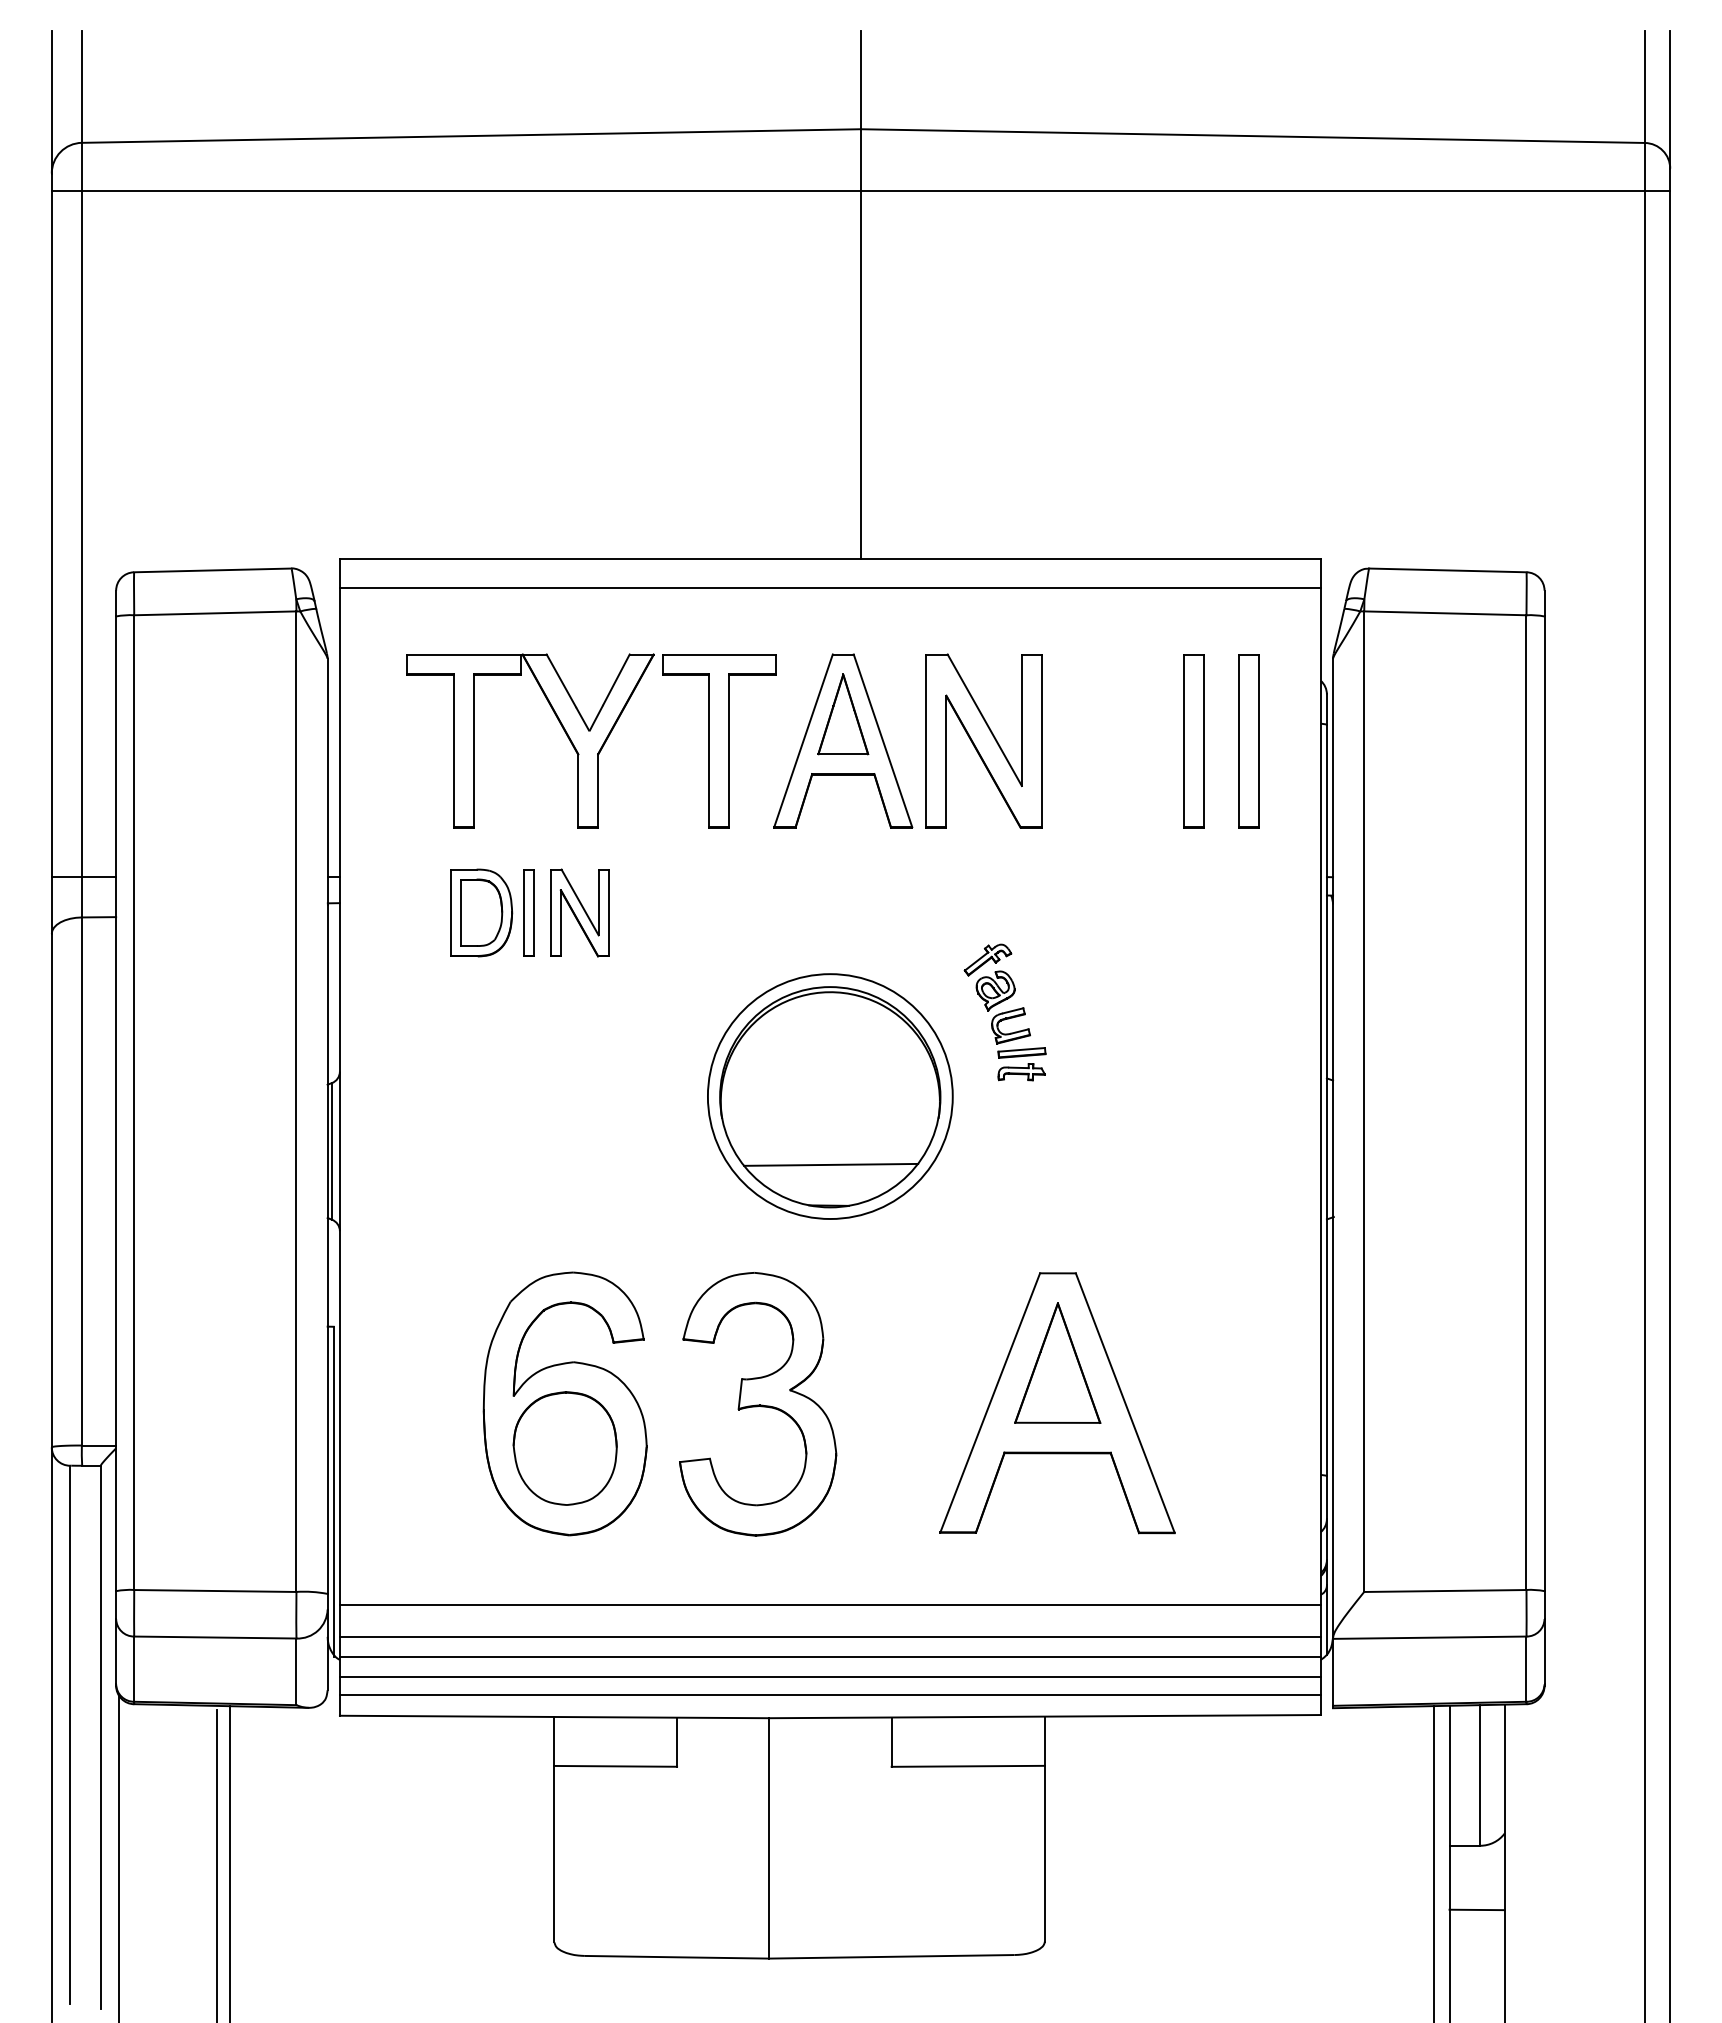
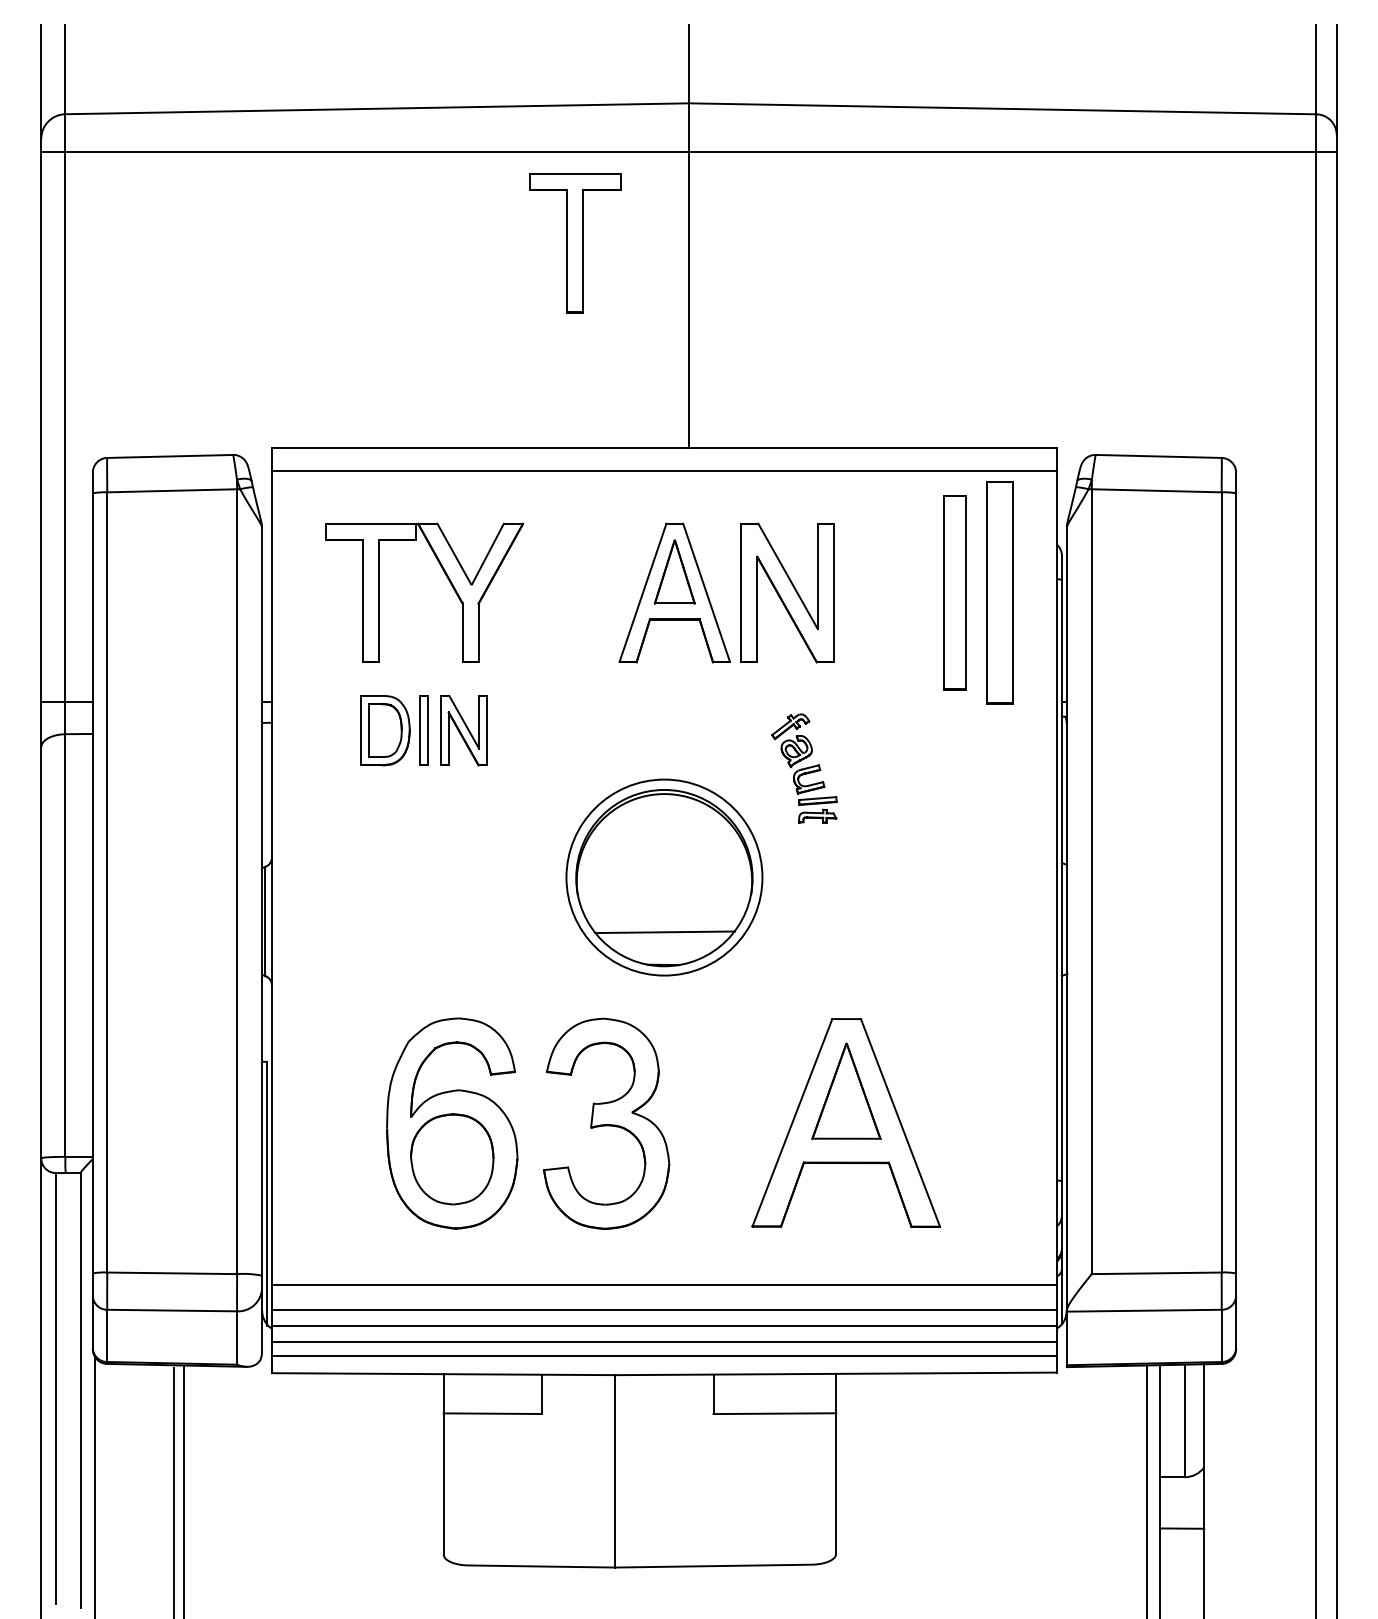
part: (719, 741) -> (575, 243), moved
part: (1193, 741) -> (955, 593), size x1.4
part: (1248, 741) -> (999, 593), size x1.6
part: (1004, 1012) -> (803, 768), moved

